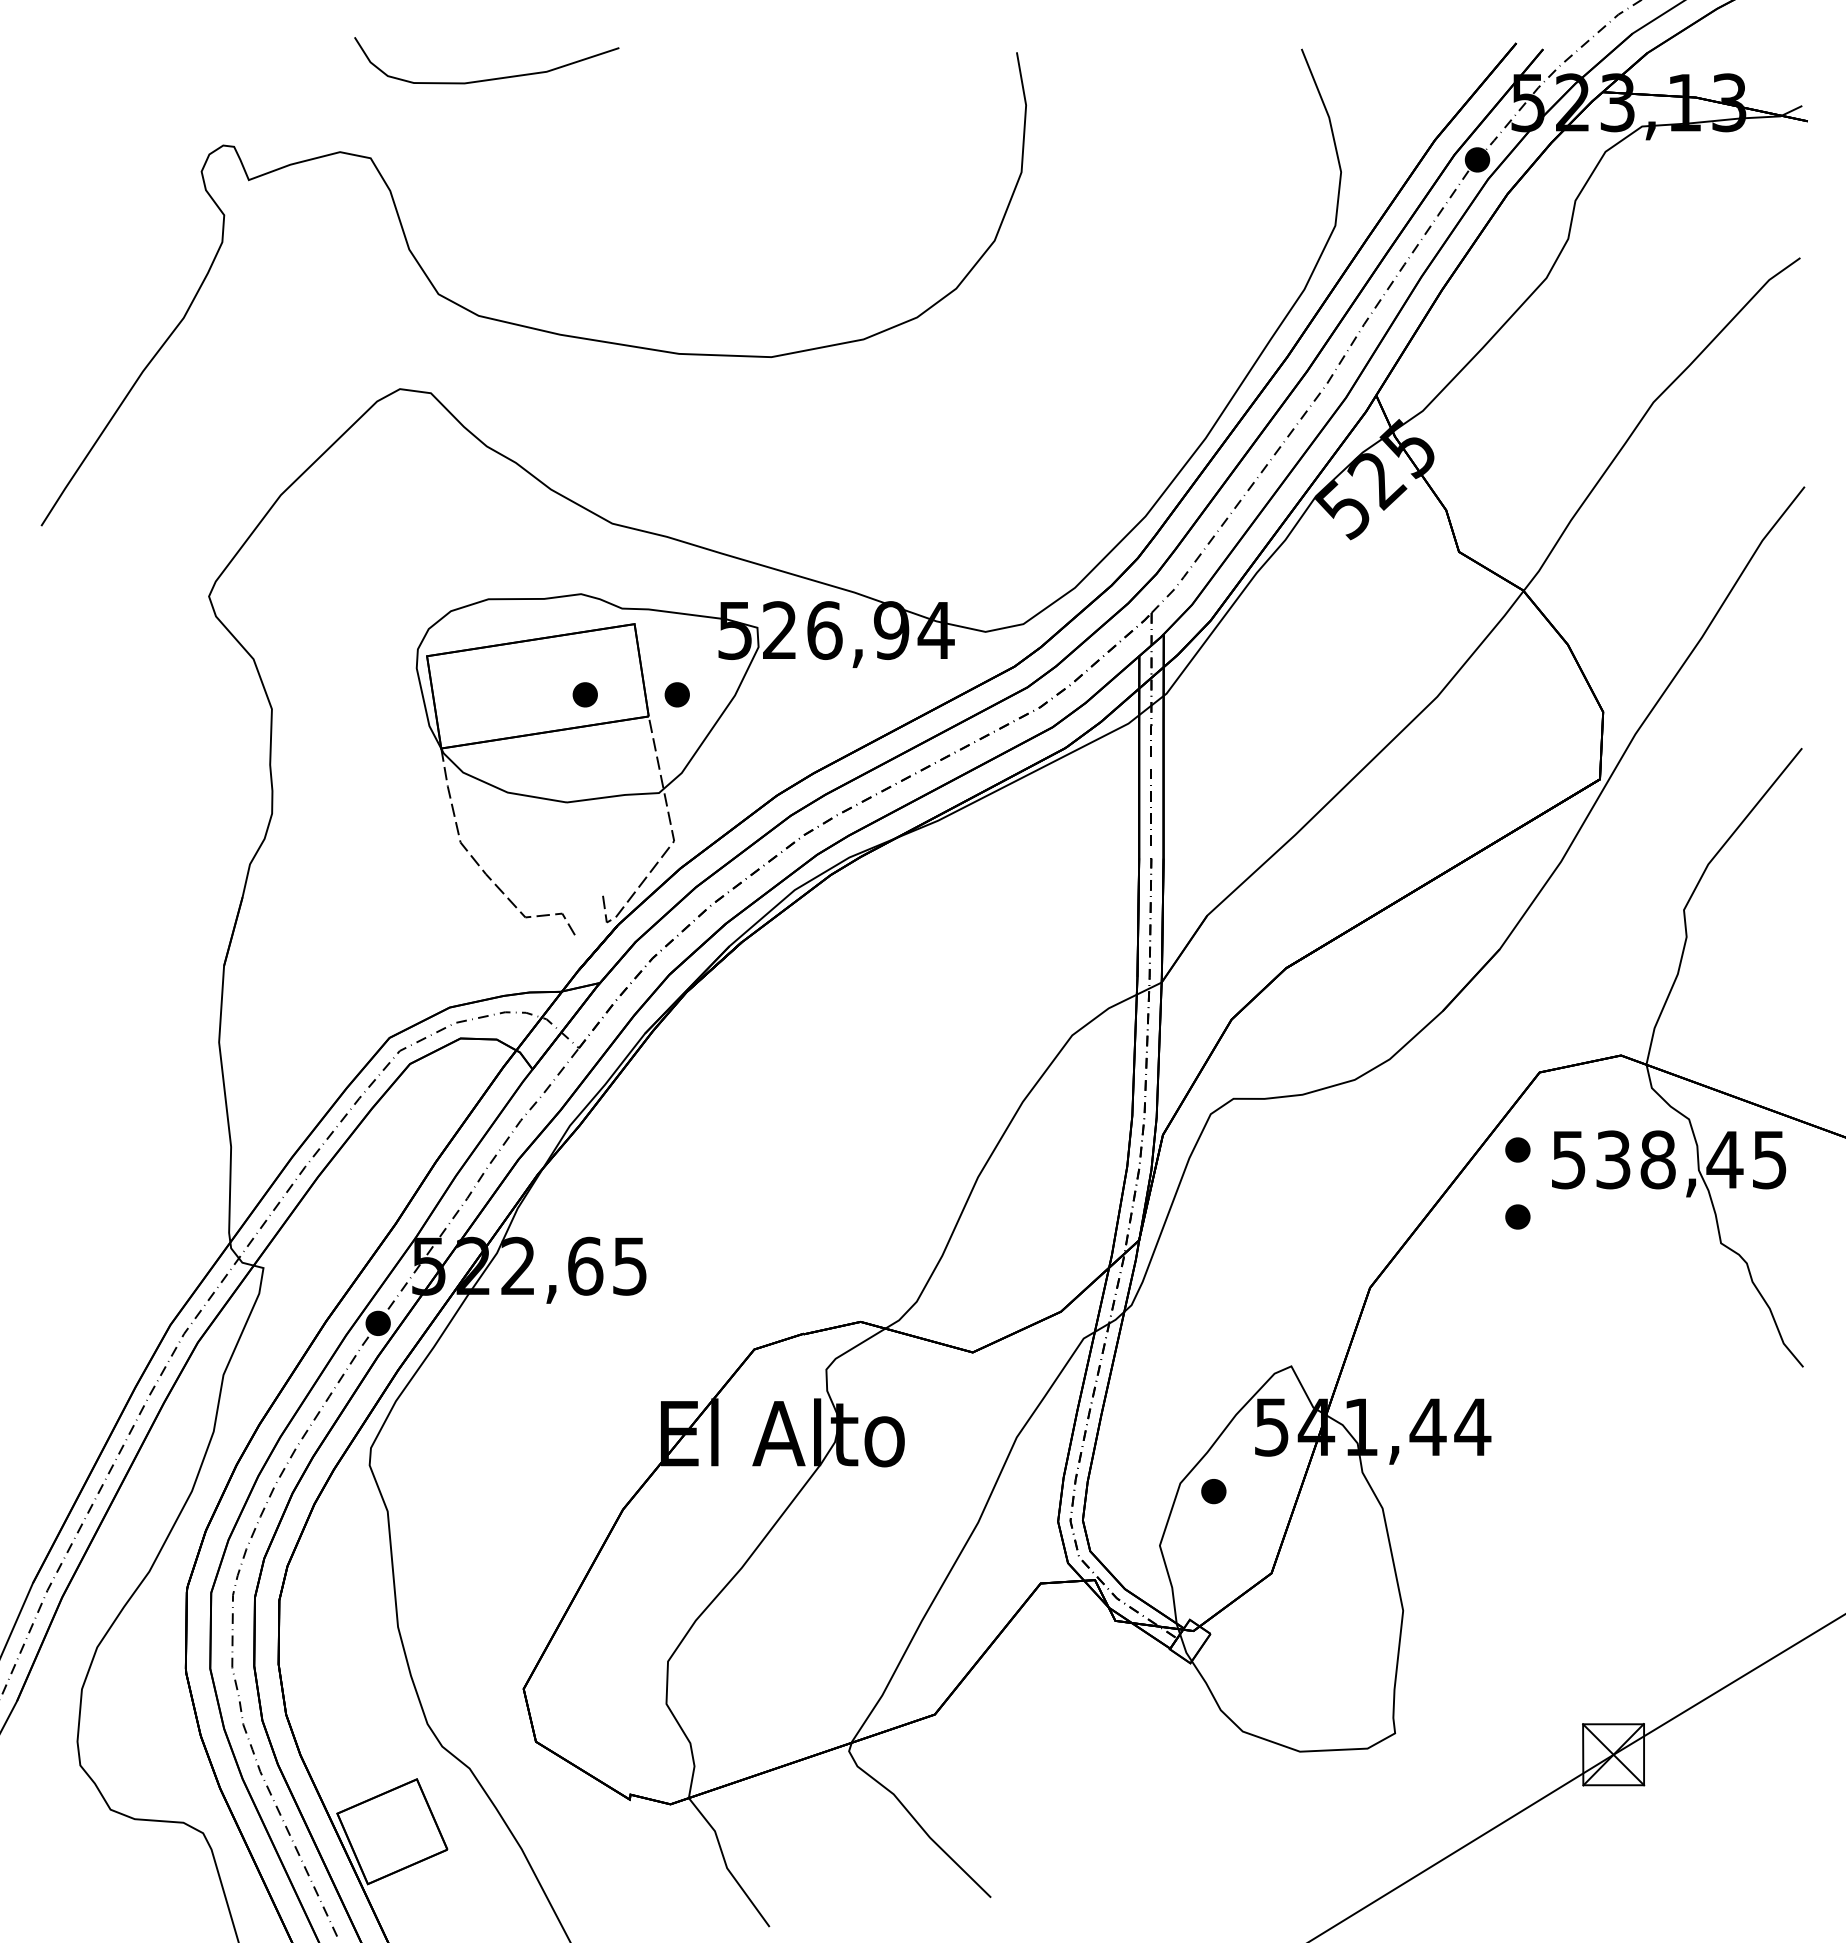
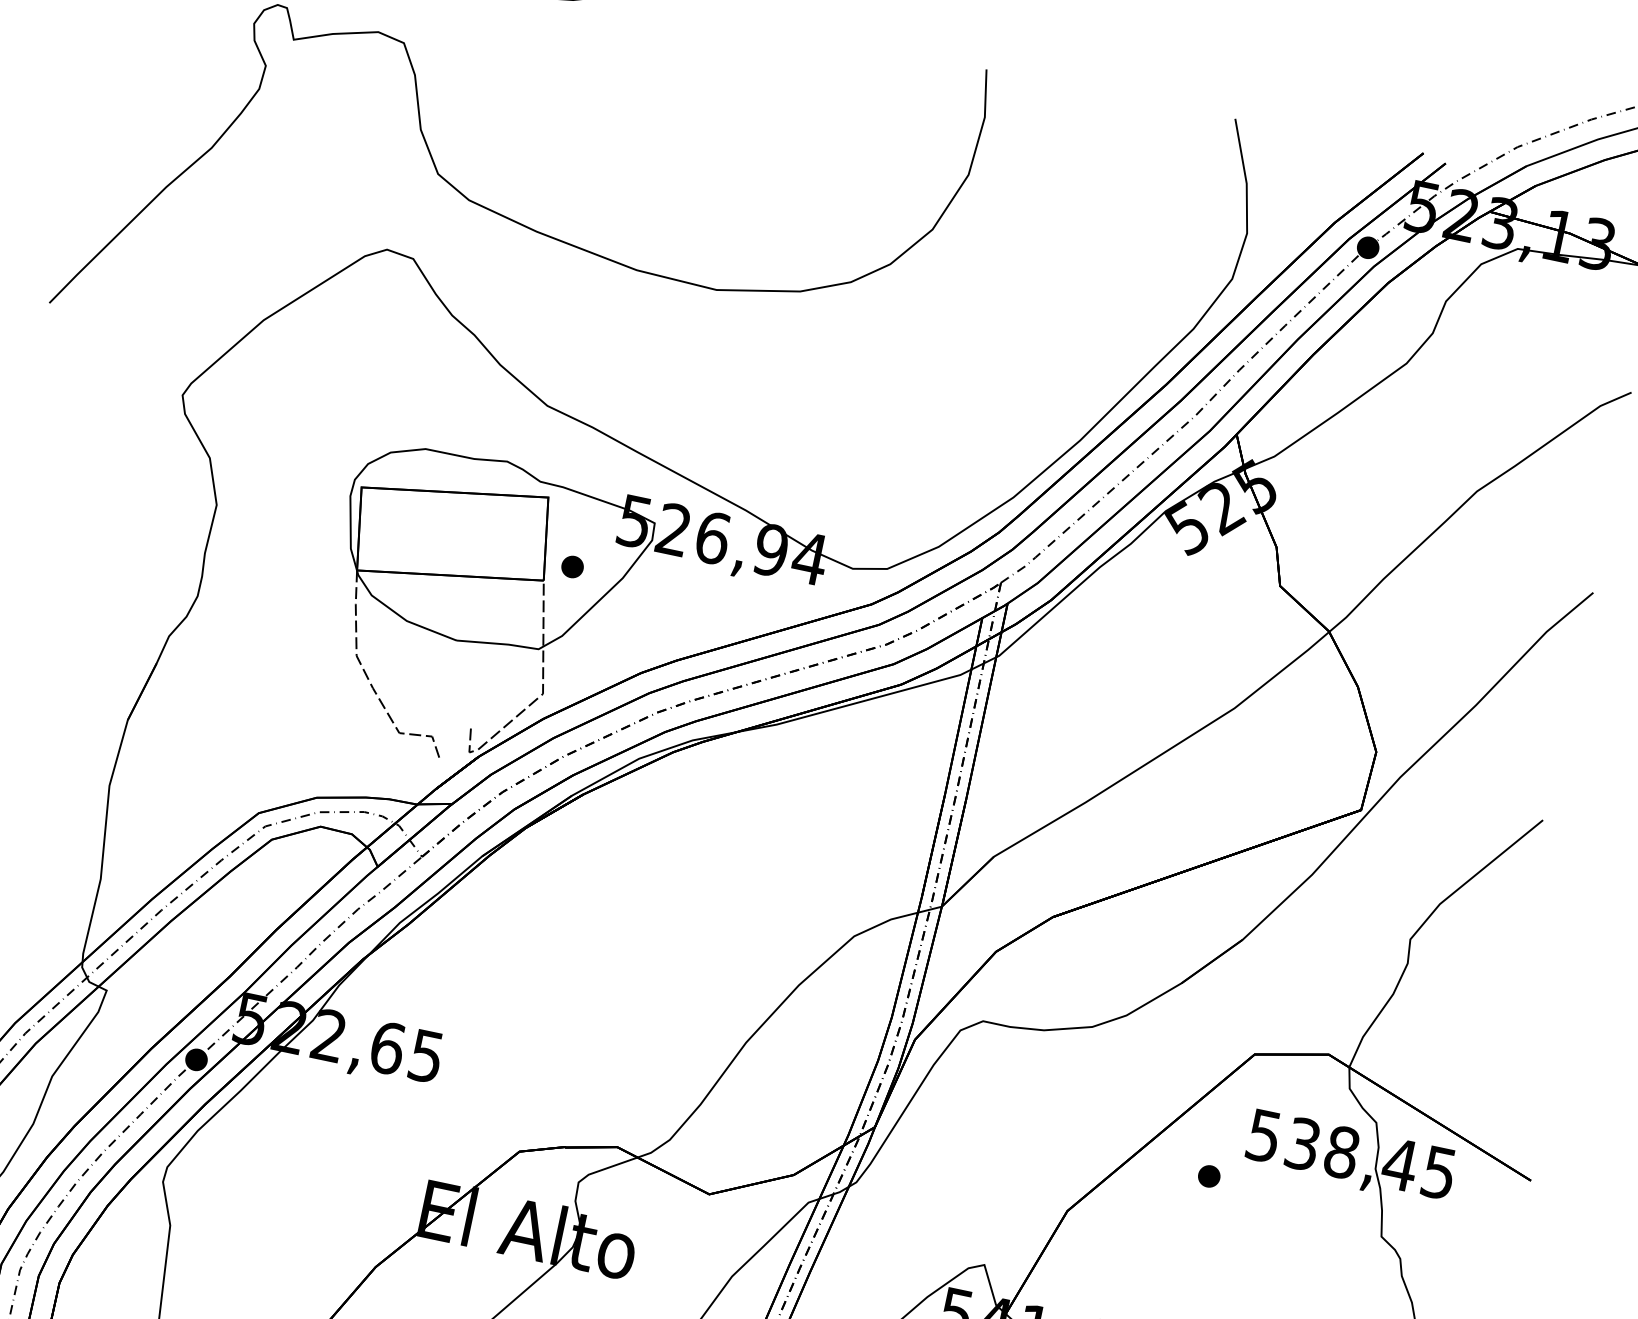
part: (584, 694) -> (491, 549), removed
part: (1517, 1149) -> (1221, 1117), removed

